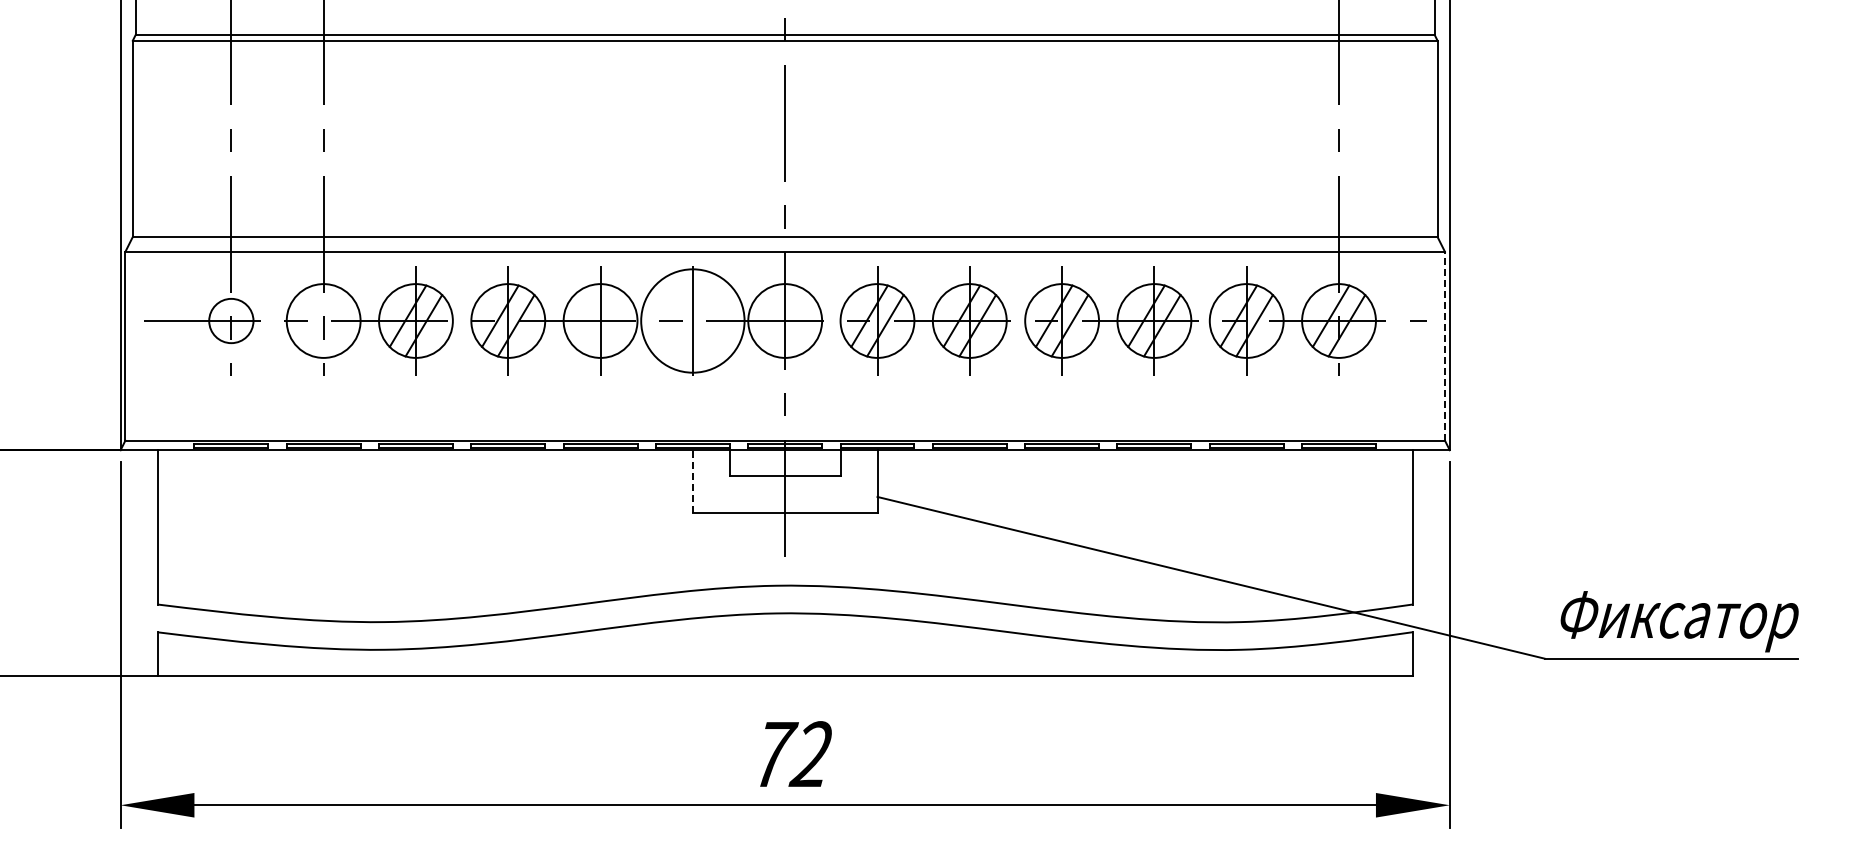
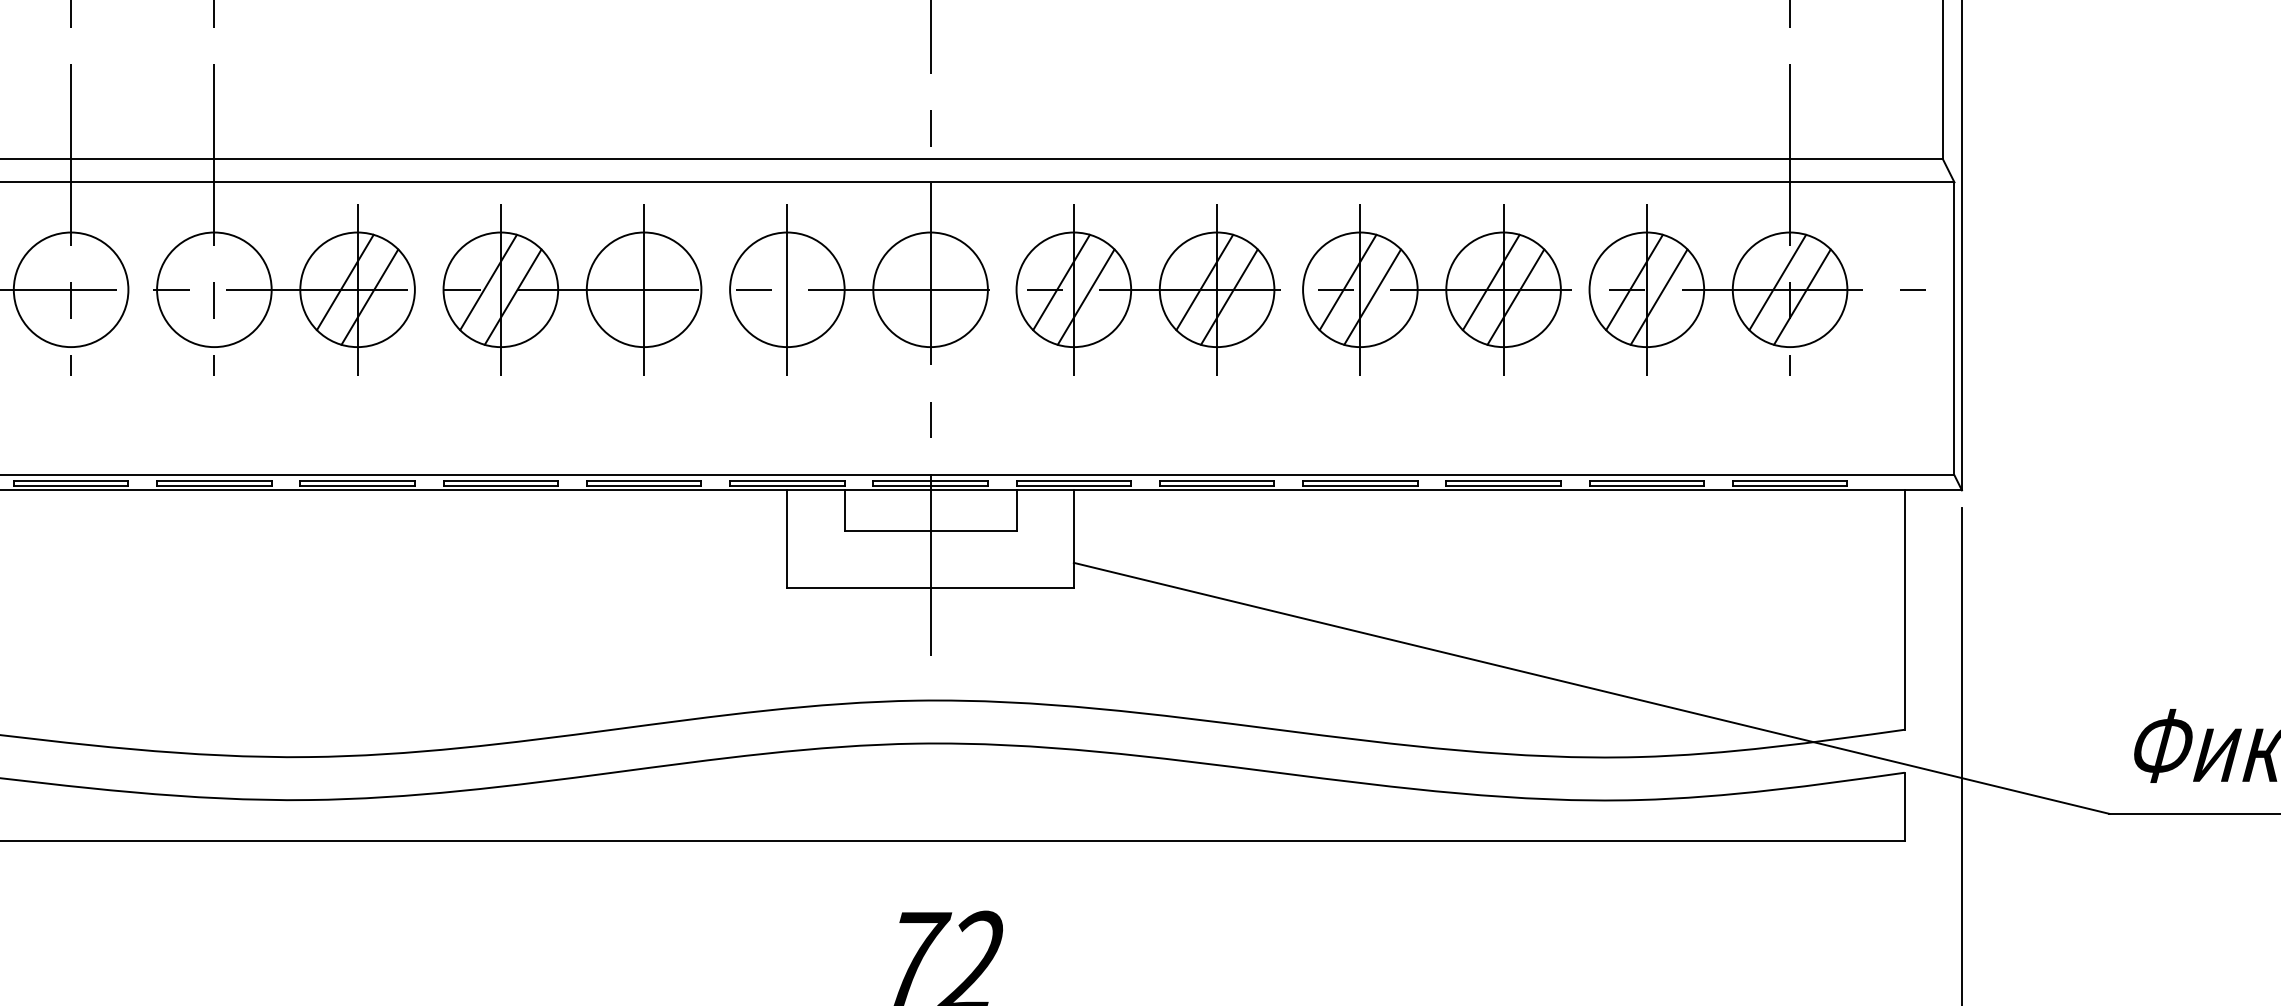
circle: (231, 320) -> (71, 289), size x1.67
circle: (692, 320) -> (786, 289), size x0.71
line: (1444, 345) -> (1953, 327), dashed -> solid
line: (692, 481) -> (786, 538), dashed -> solid

